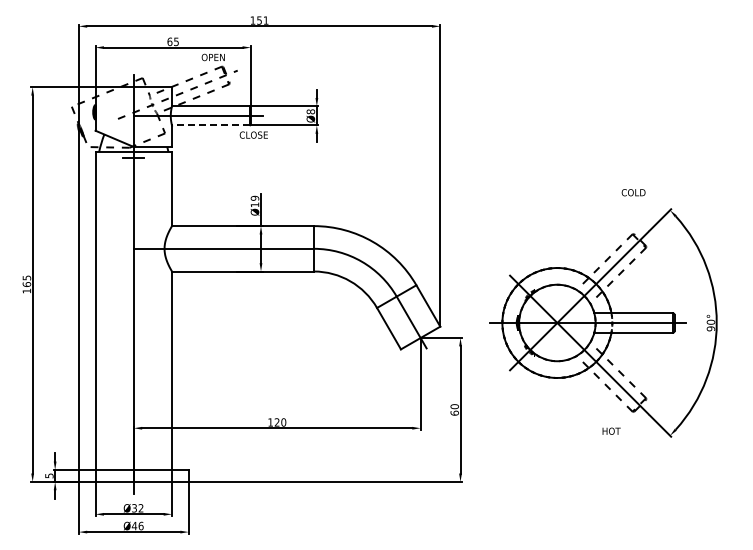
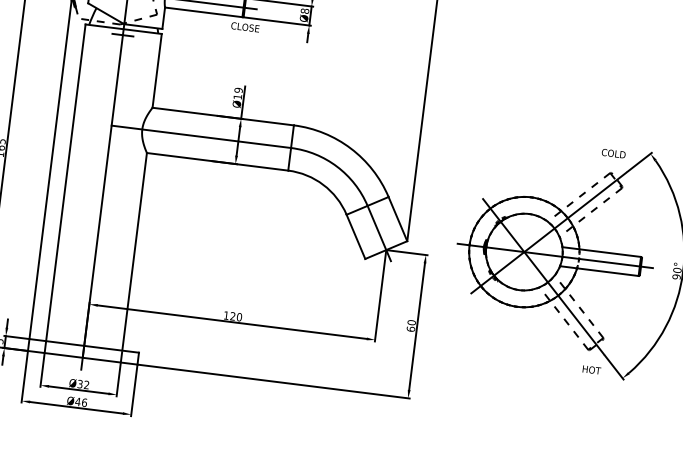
line: (210, 125) -> (203, 12), dashed -> solid
text: (633, 192) -> (613, 153), moved
text: (611, 430) -> (591, 369), moved

